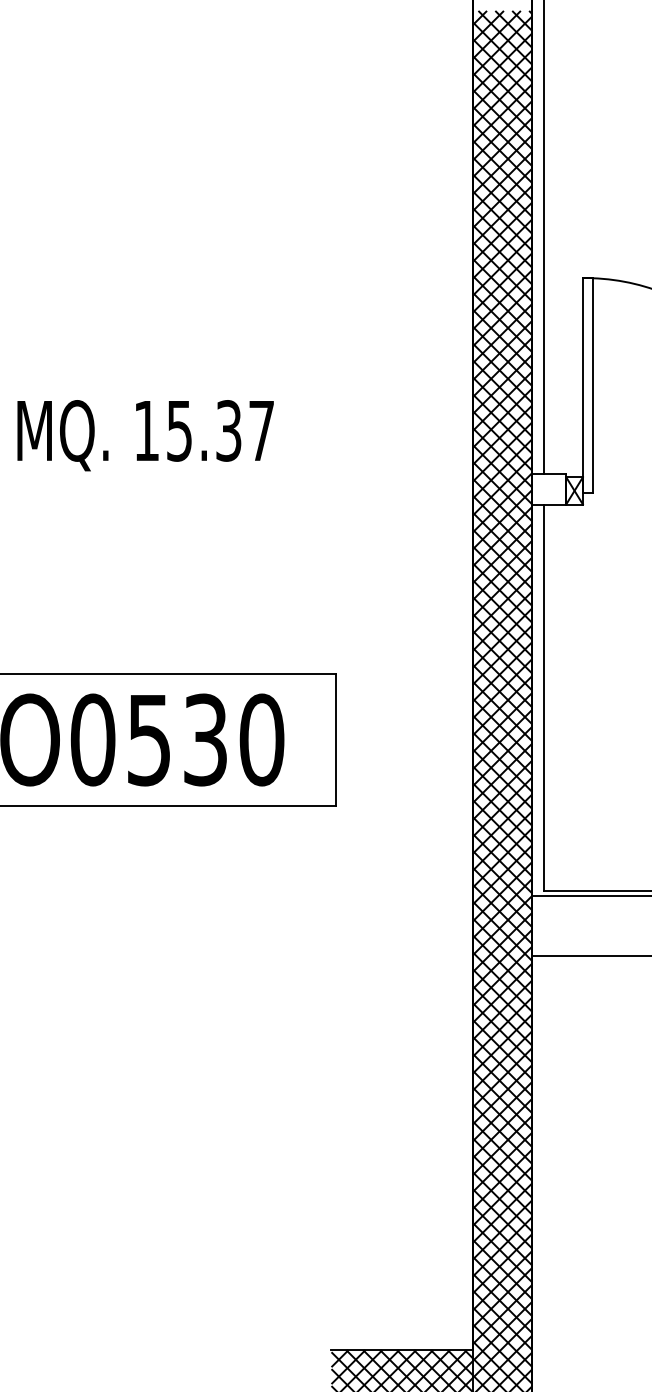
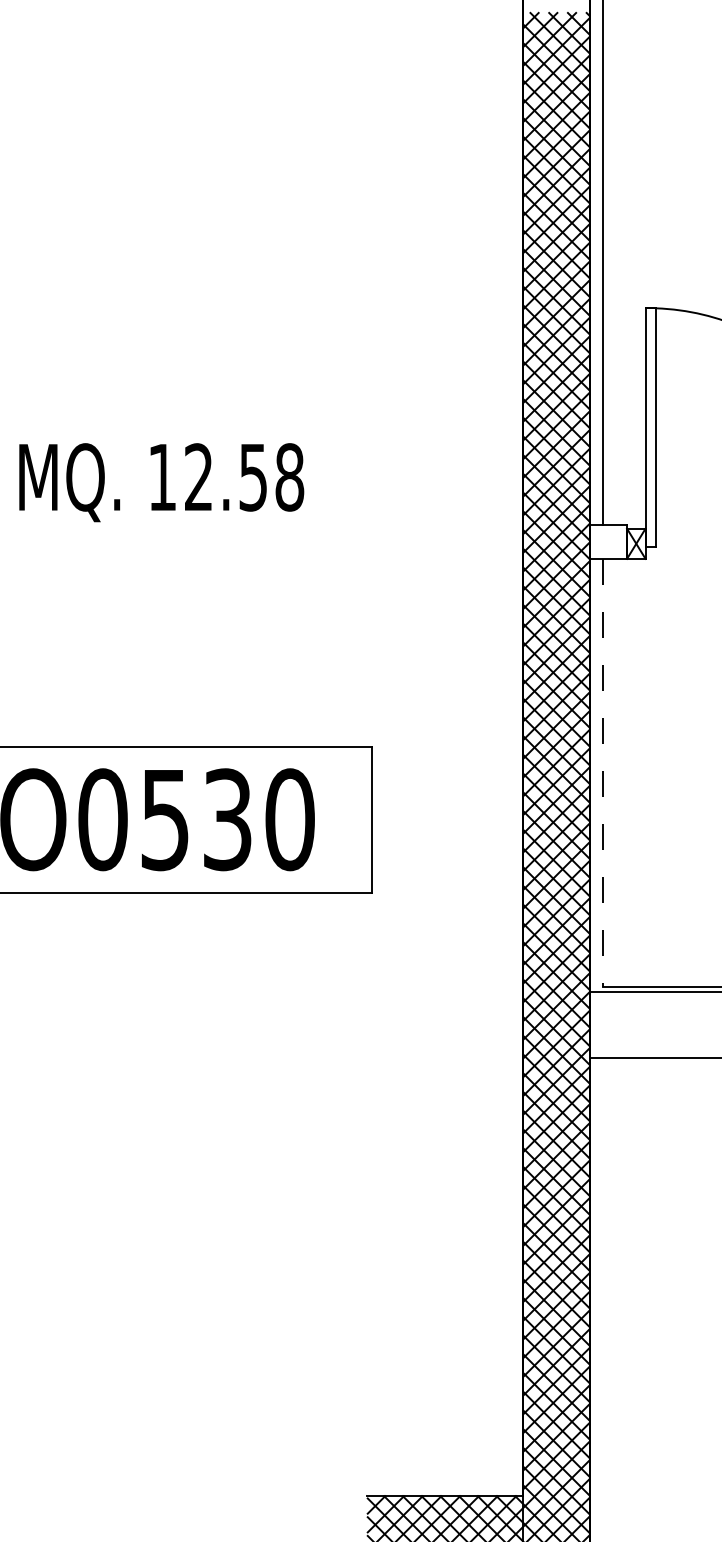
text: (220, 430) -> (244, 476), 15.37 -> 12.58
line: (544, 698) -> (602, 773), solid -> dashed

